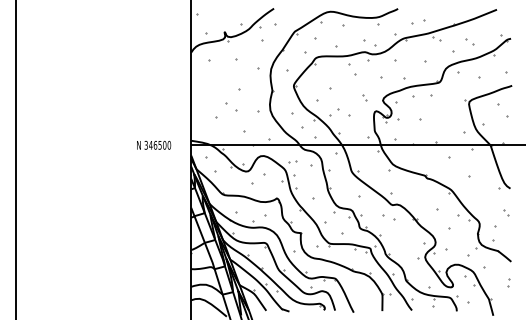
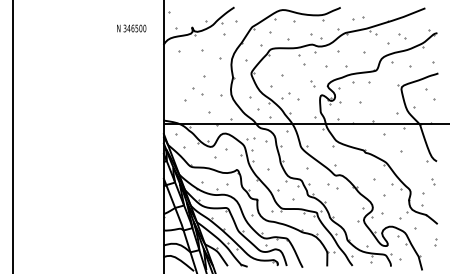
text: (154, 144) -> (132, 27), moved

